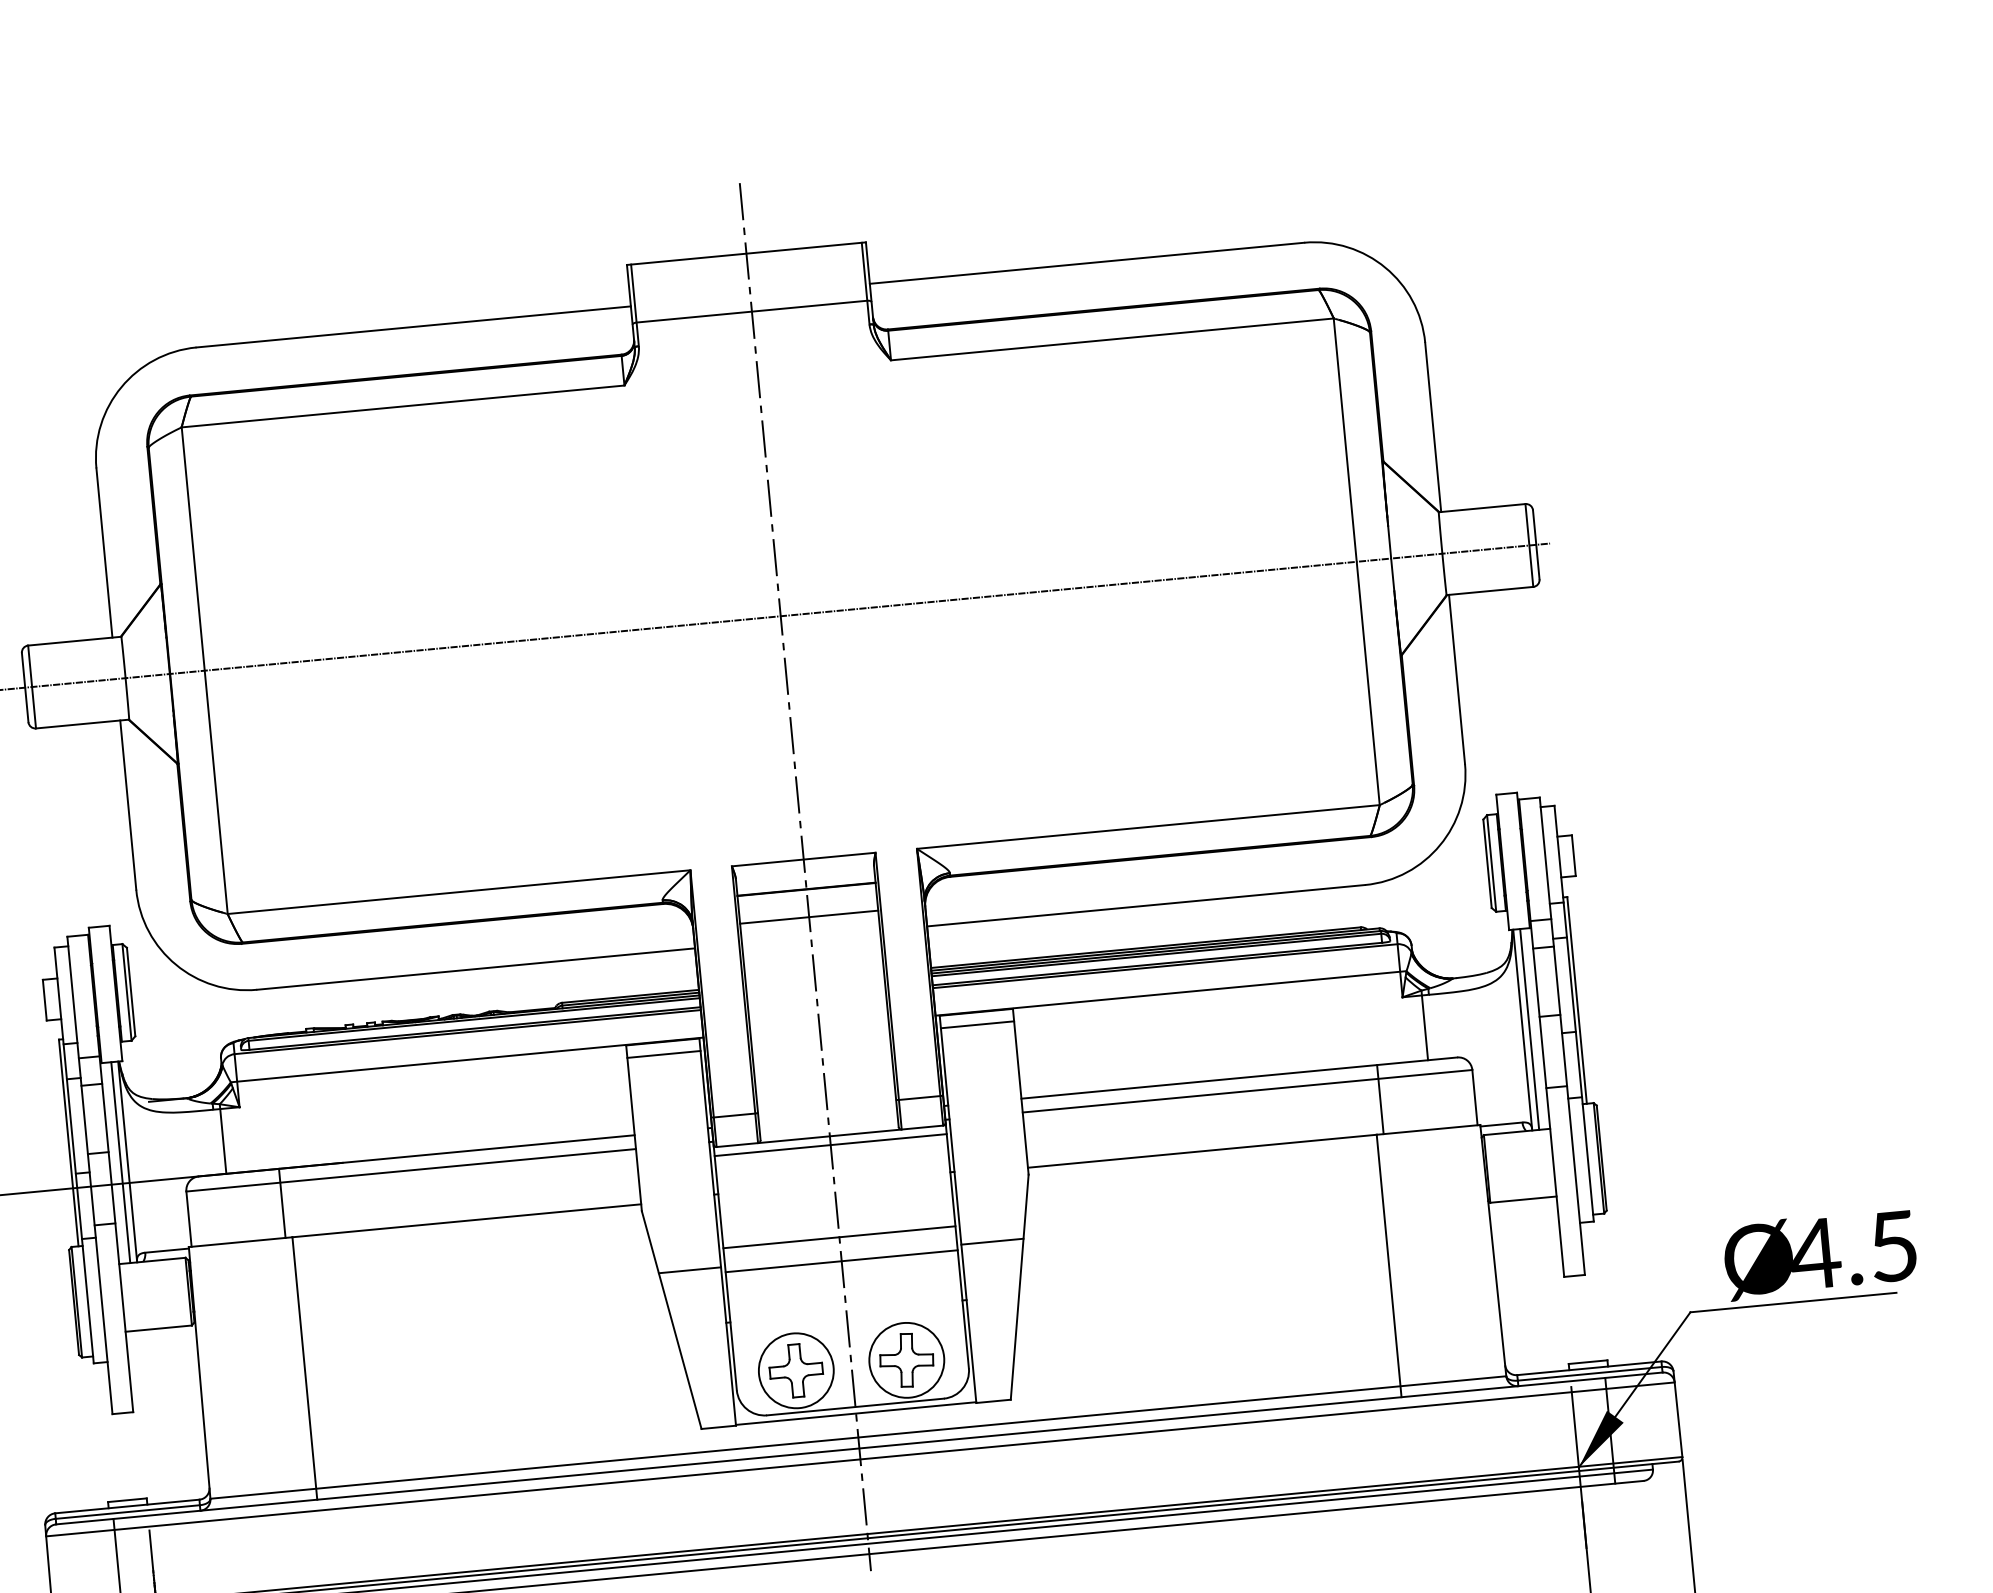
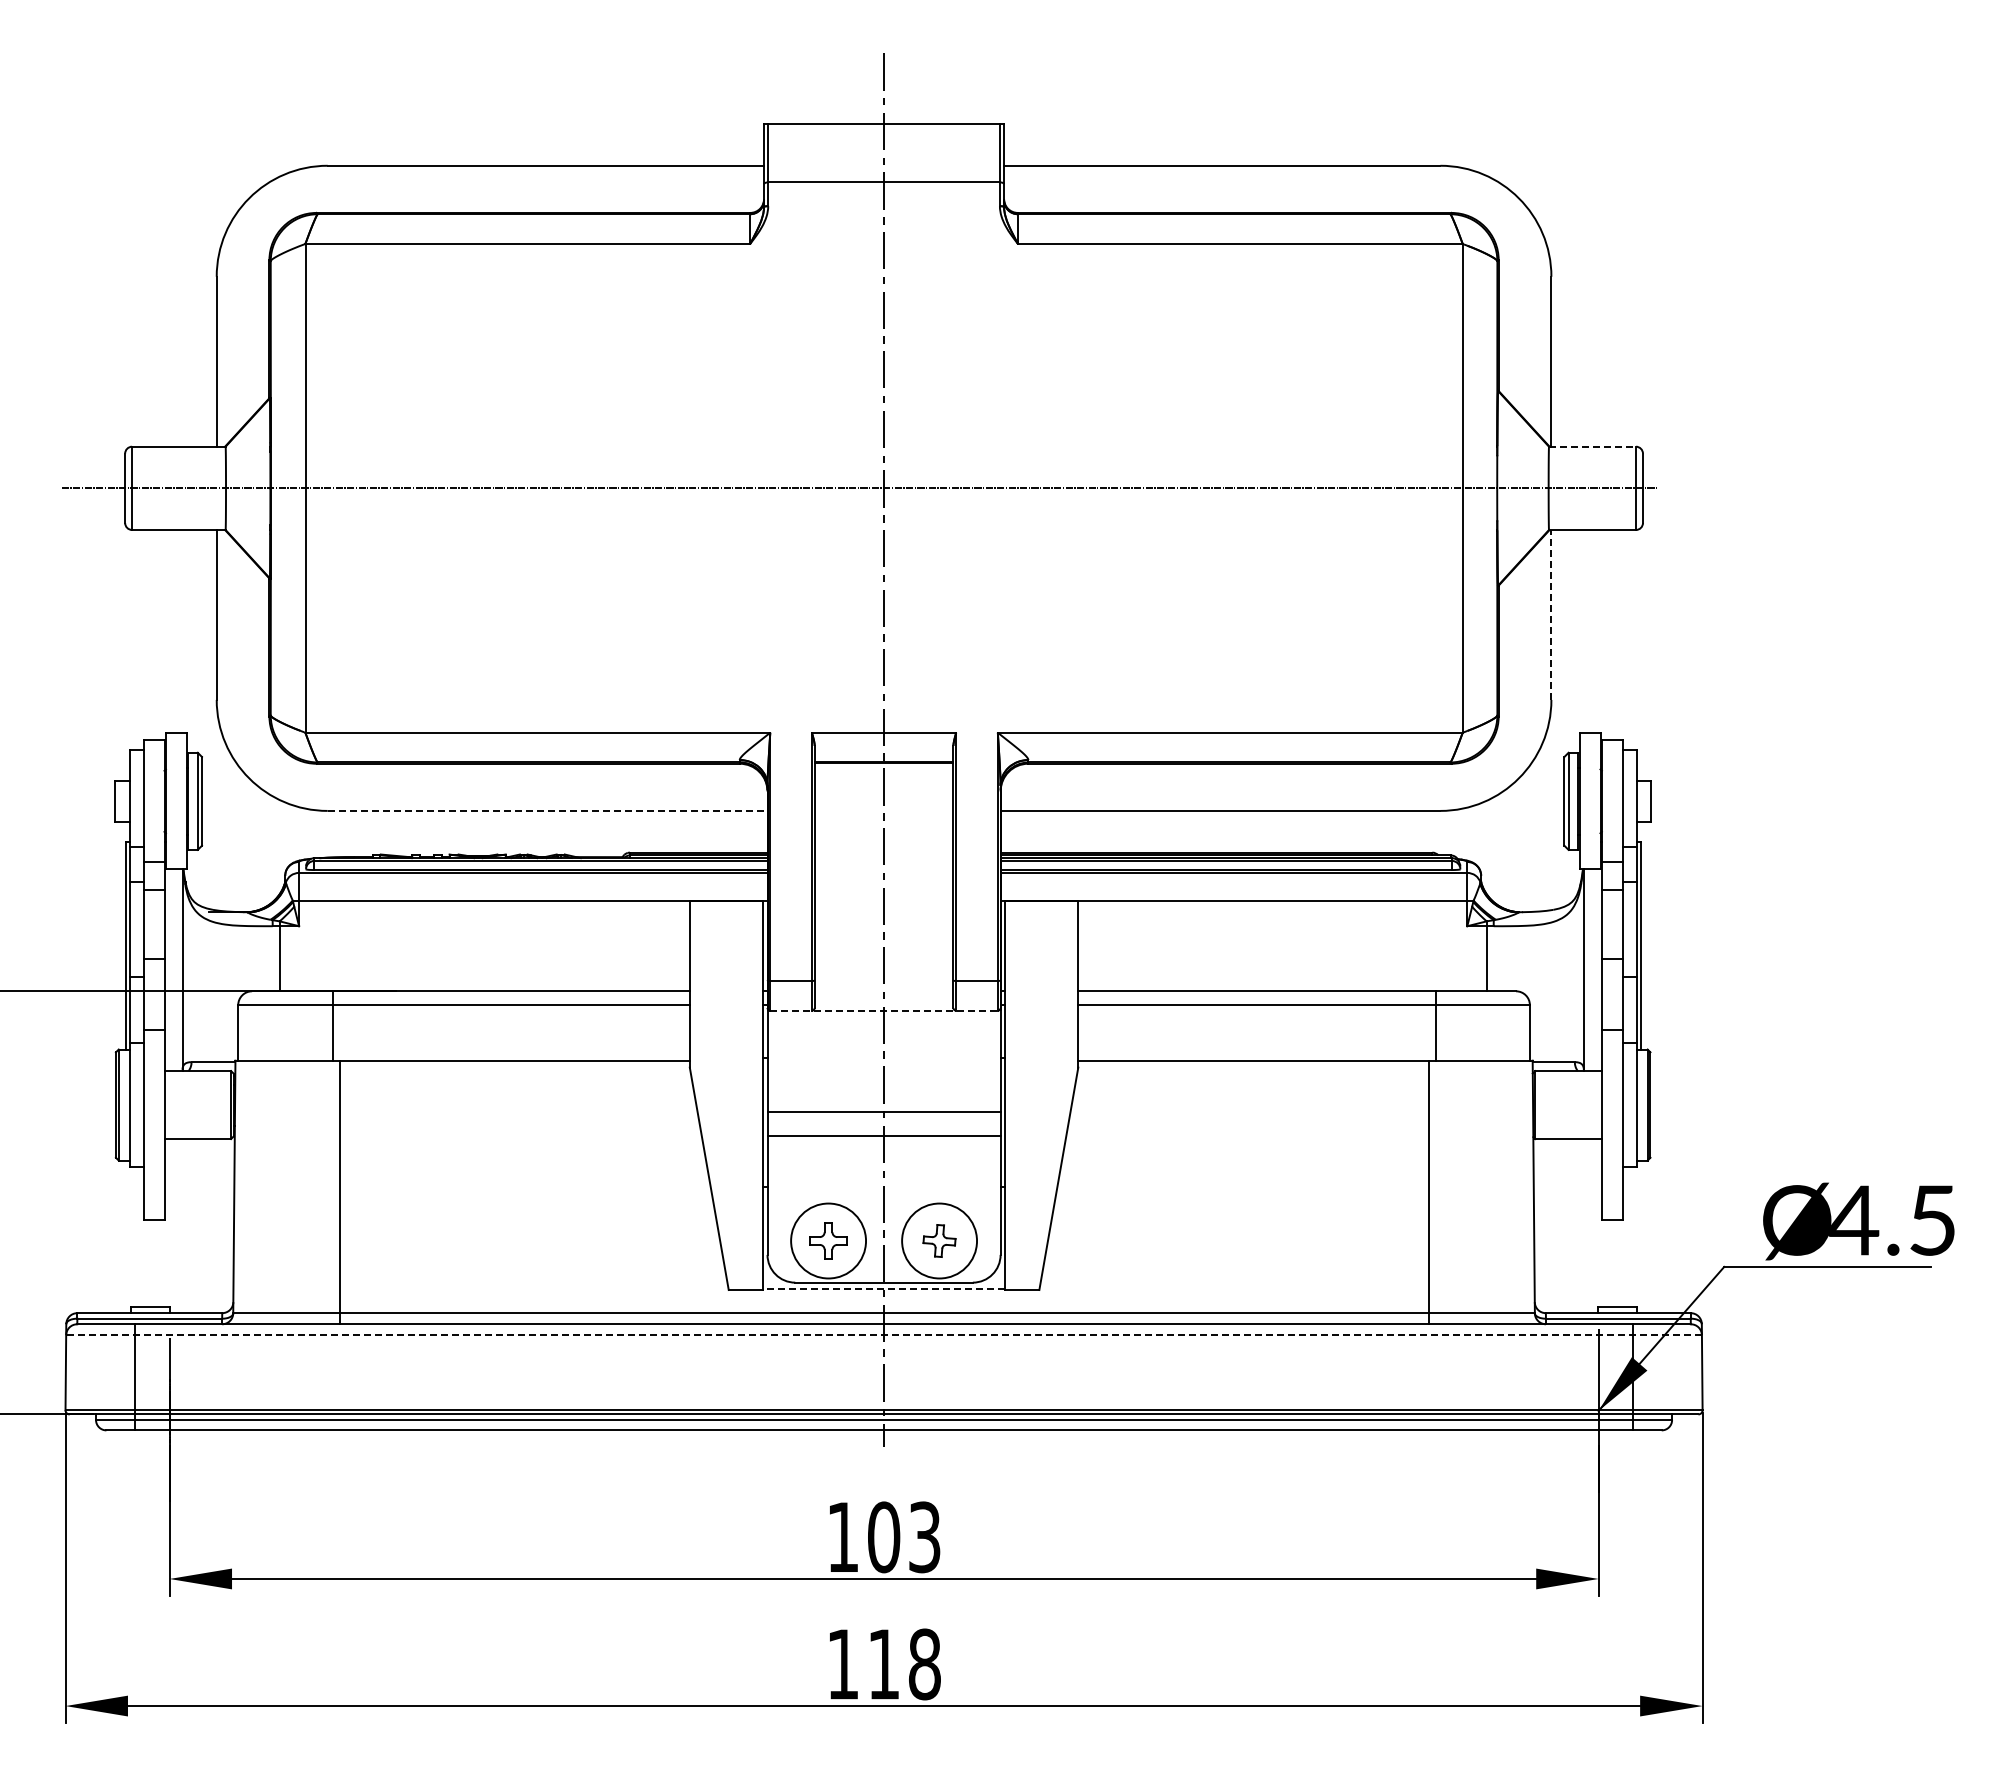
line: (1482, 507) -> (1592, 446), solid -> dashed
line: (1457, 679) -> (1551, 614), solid -> dashed
line: (808, 917) -> (883, 790), removed
line: (475, 968) -> (547, 810), solid -> dashed
line: (977, 1024) -> (1041, 913), removed
line: (1529, 1029) -> (1590, 970), removed
line: (663, 1054) -> (726, 913), removed
line: (830, 1136) -> (884, 1010), solid -> dashed
line: (830, 1145) -> (883, 1019), removed
line: (120, 1162) -> (175, 970), removed
line: (991, 1241) -> (1035, 1130), removed
line: (689, 1269) -> (731, 1130), removed
part: (906, 1359) -> (939, 1240), size x0.6
part: (796, 1370) -> (828, 1240), size x0.7
line: (856, 1413) -> (884, 1289), solid -> dashed
line: (860, 1459) -> (884, 1335), solid -> dashed

